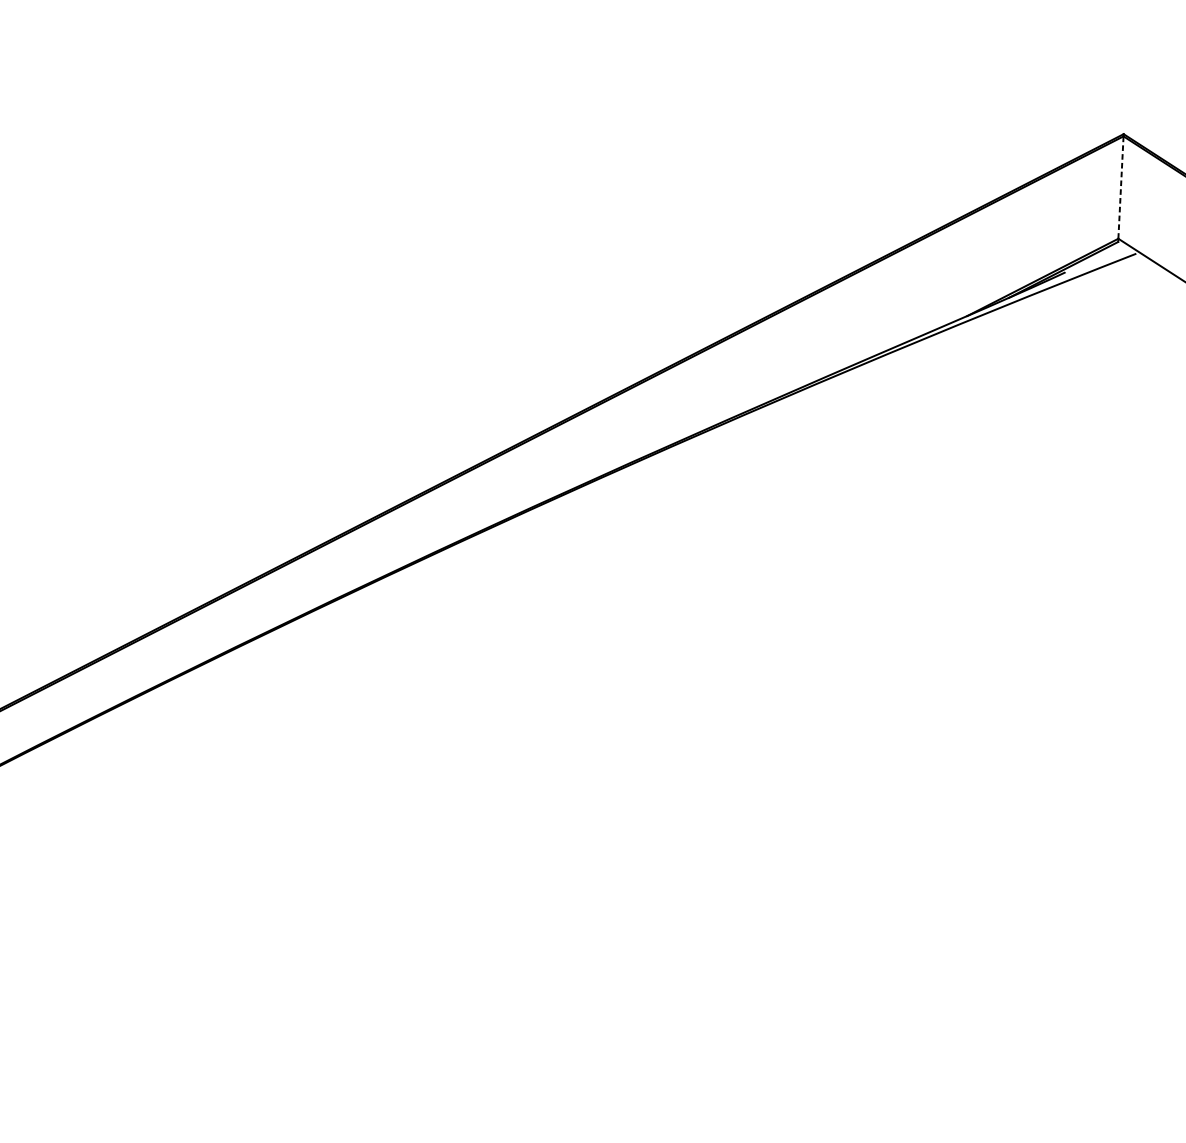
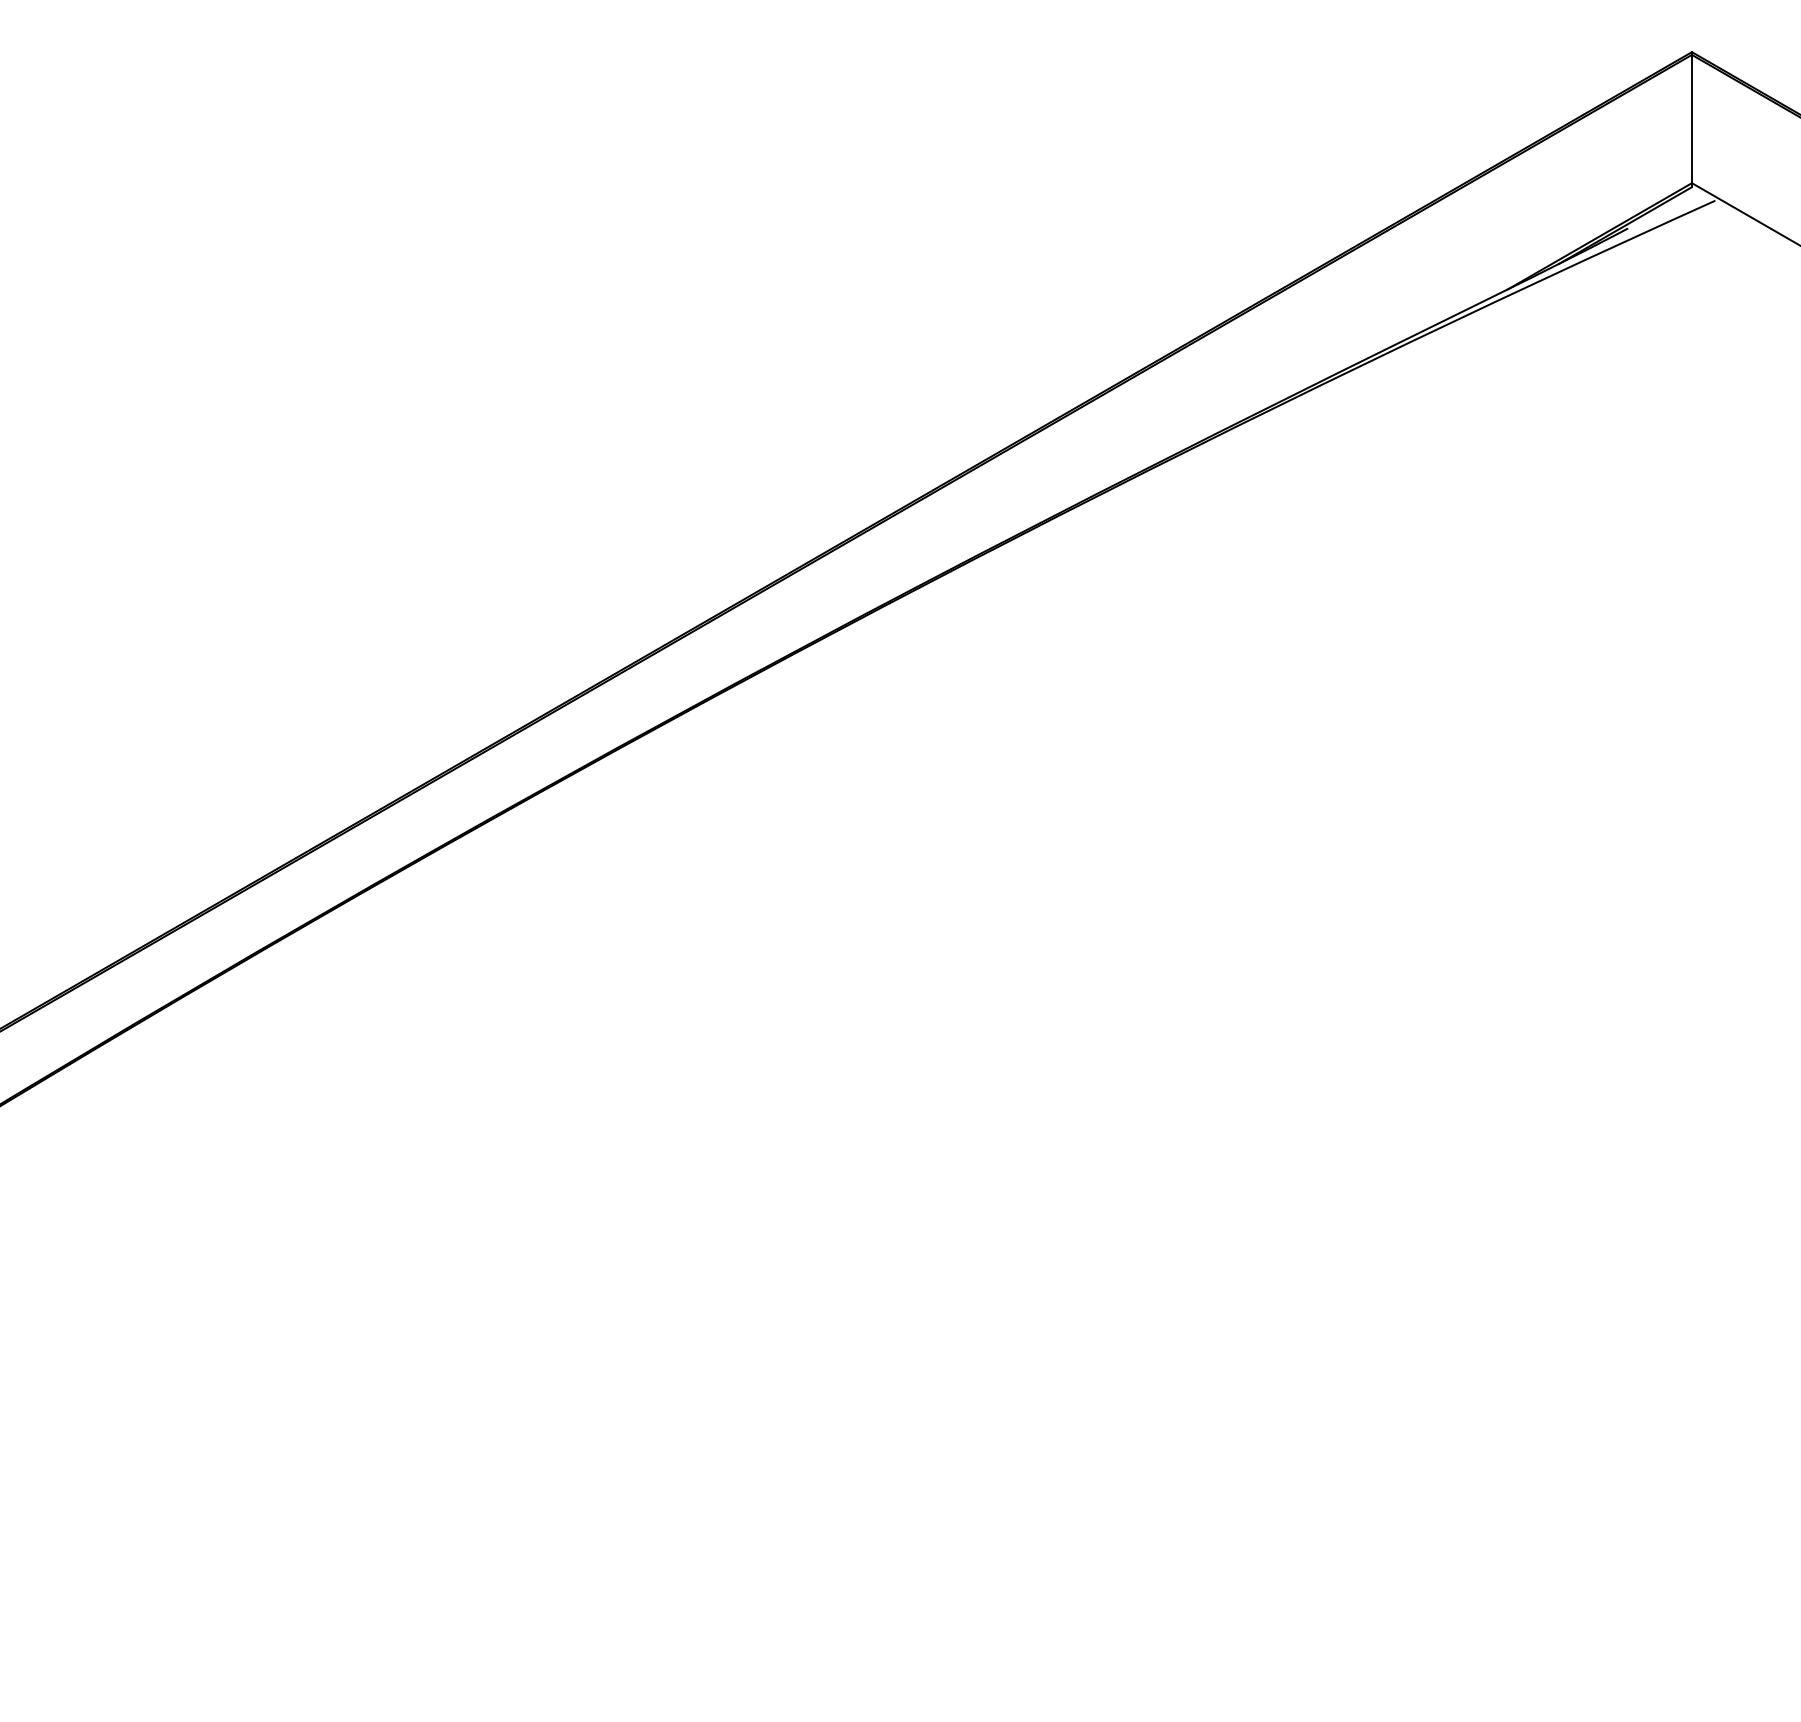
line: (1120, 187) -> (1691, 118), dashed -> solid

